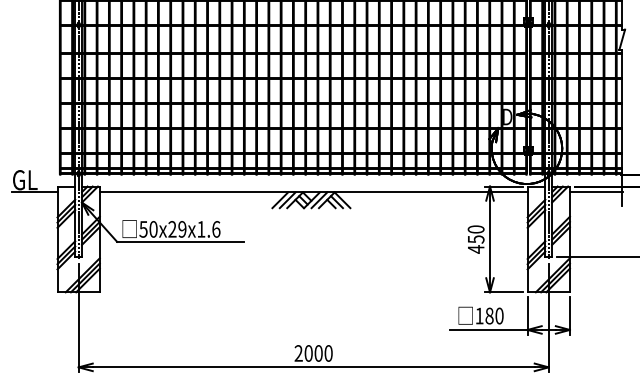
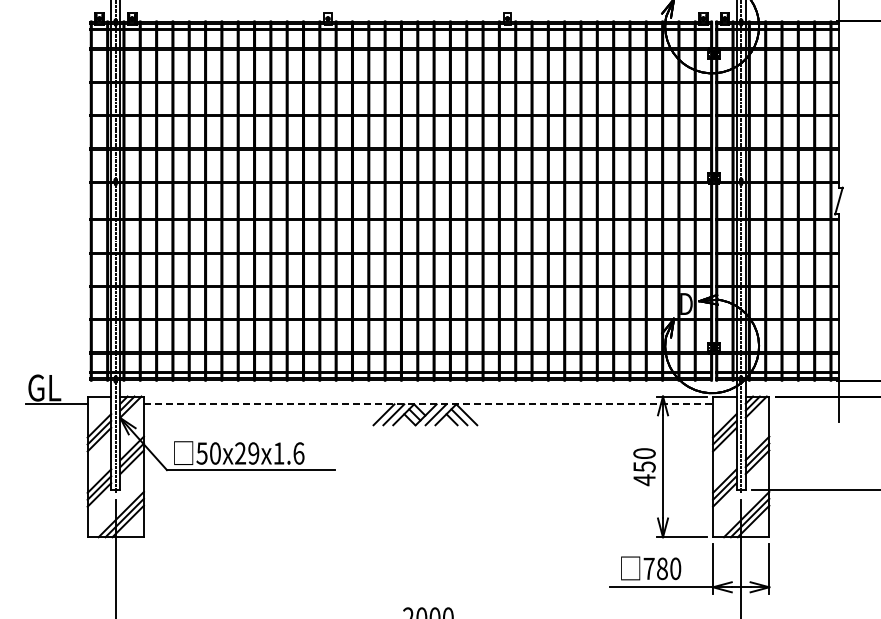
line: (313, 192) -> (428, 404), solid -> dashed
line: (596, 192) -> (804, 404), removed
text: (479, 315) -> (648, 568), 180 -> 780

